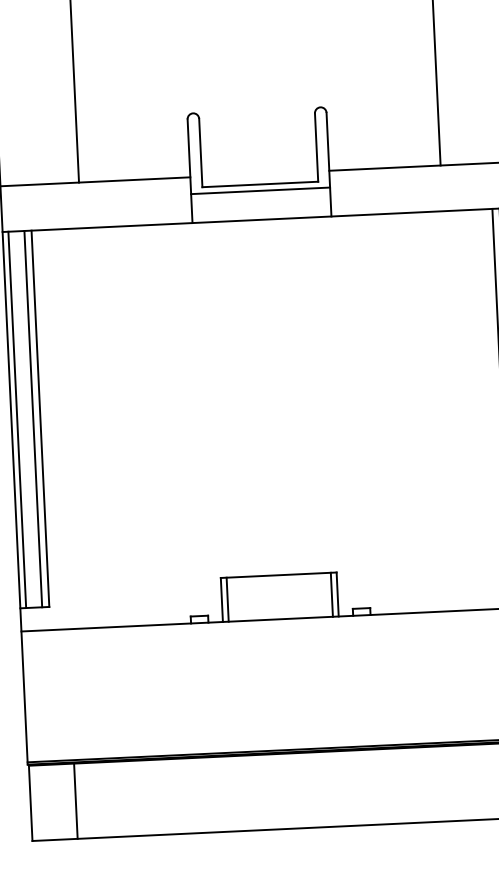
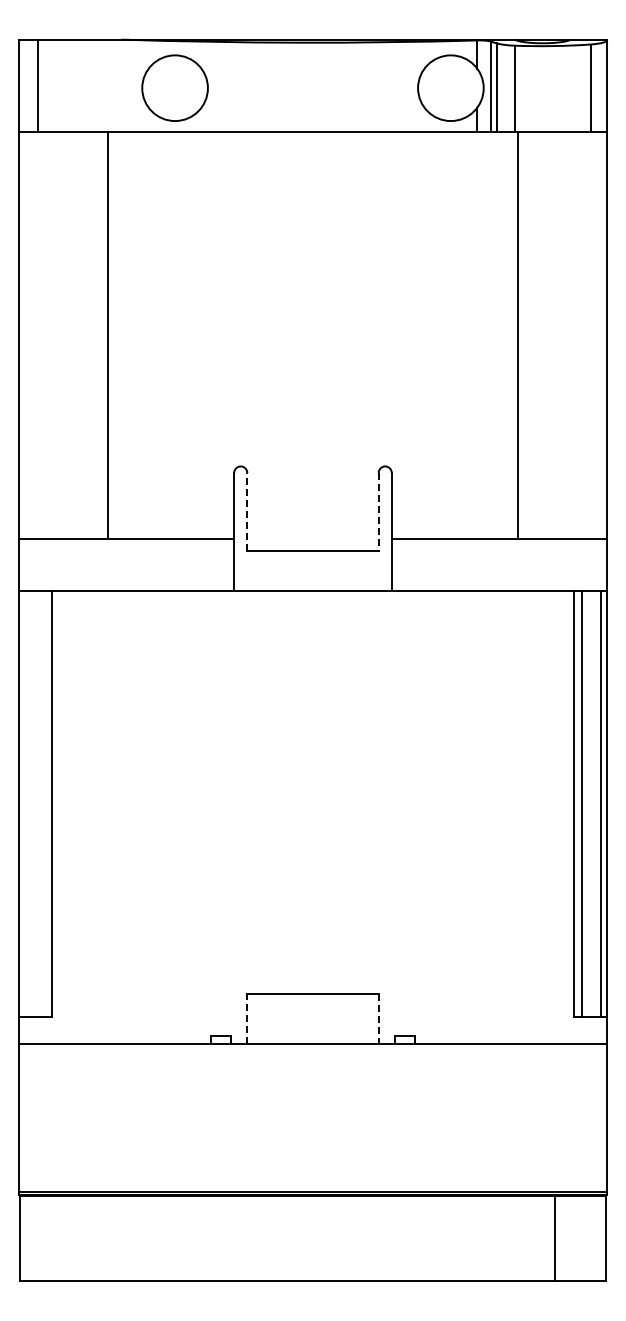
line: (316, 147) -> (378, 511), solid -> dashed
line: (200, 152) -> (247, 511), solid -> dashed
line: (260, 190) -> (312, 557), removed
line: (33, 418) -> (43, 803), removed
line: (17, 419) -> (25, 803), removed
line: (332, 594) -> (372, 1018), removed
line: (337, 594) -> (378, 1018), solid -> dashed
line: (222, 599) -> (247, 1018), solid -> dashed
line: (227, 599) -> (253, 1018), removed
line: (76, 801) -> (71, 1238), removed

